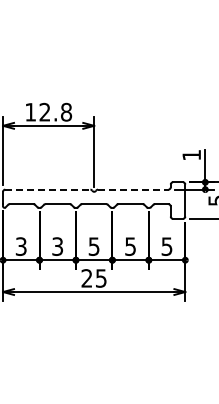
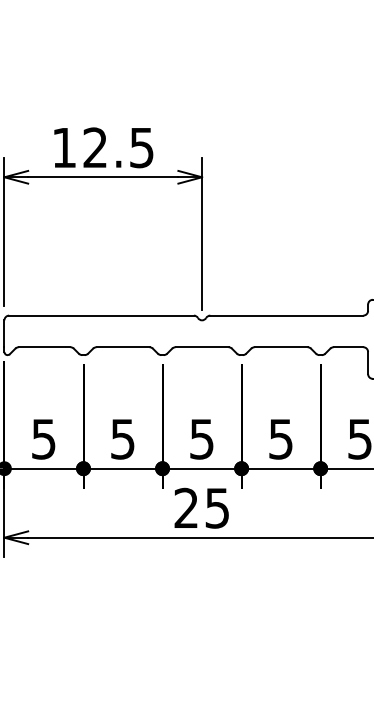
text: (66, 111) -> (141, 146), 12.8 -> 12.5
line: (47, 189) -> (100, 315), dashed -> solid
line: (133, 189) -> (287, 315), dashed -> solid
text: (21, 246) -> (44, 438), 3 -> 5
text: (57, 246) -> (122, 438), 3 -> 5

